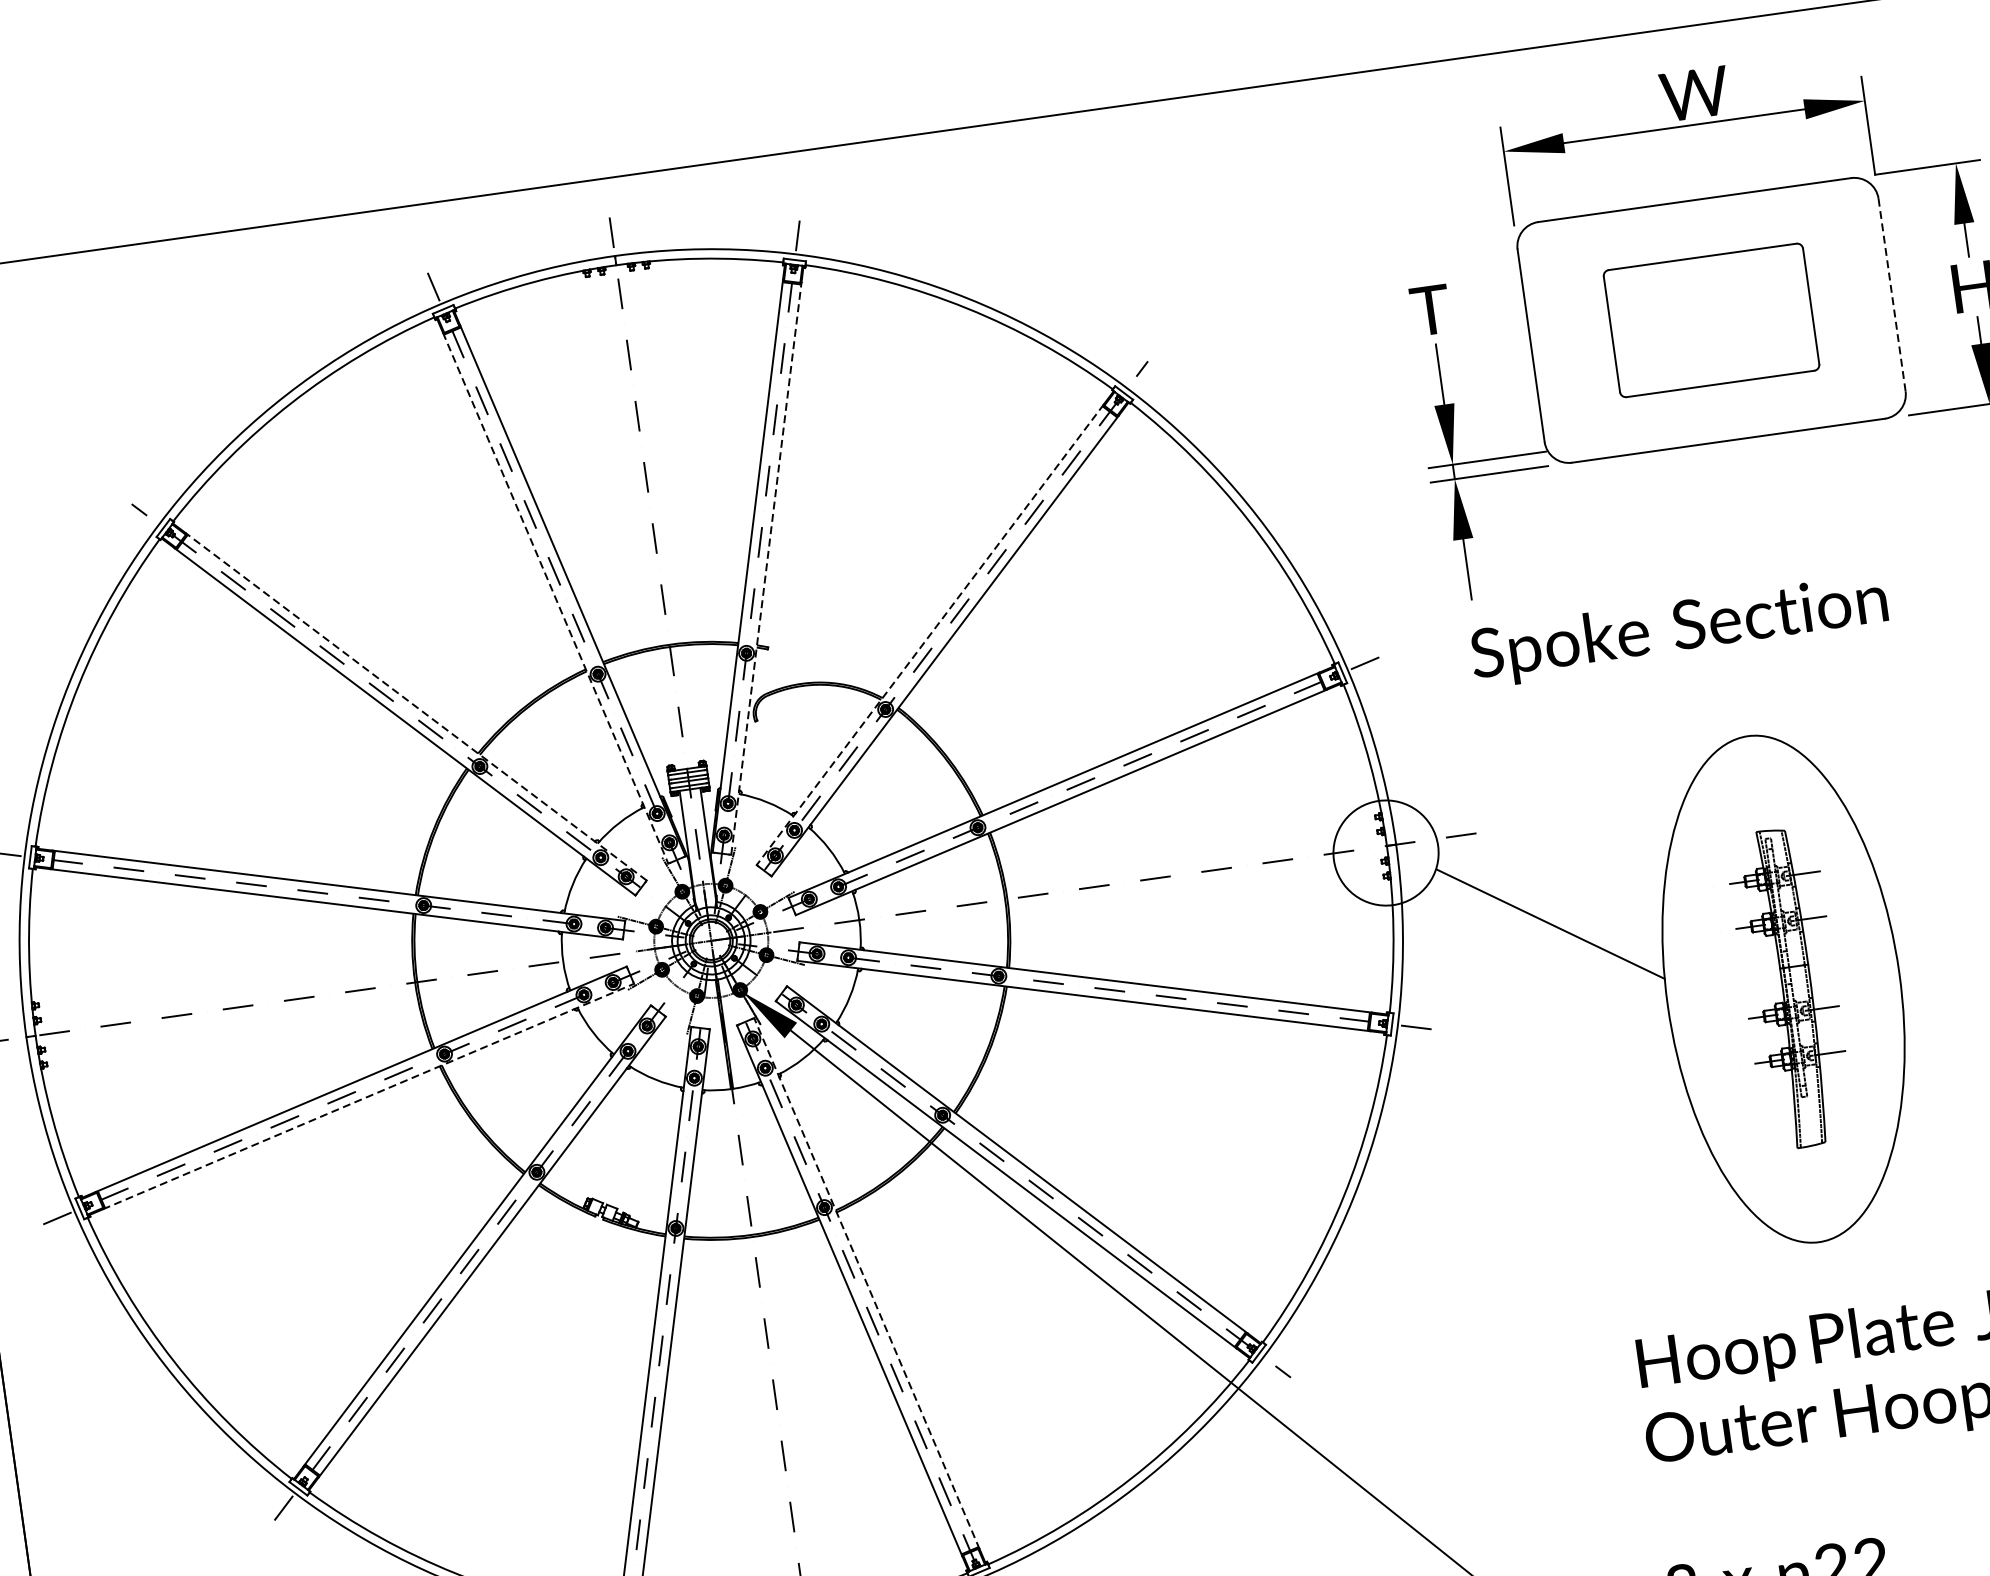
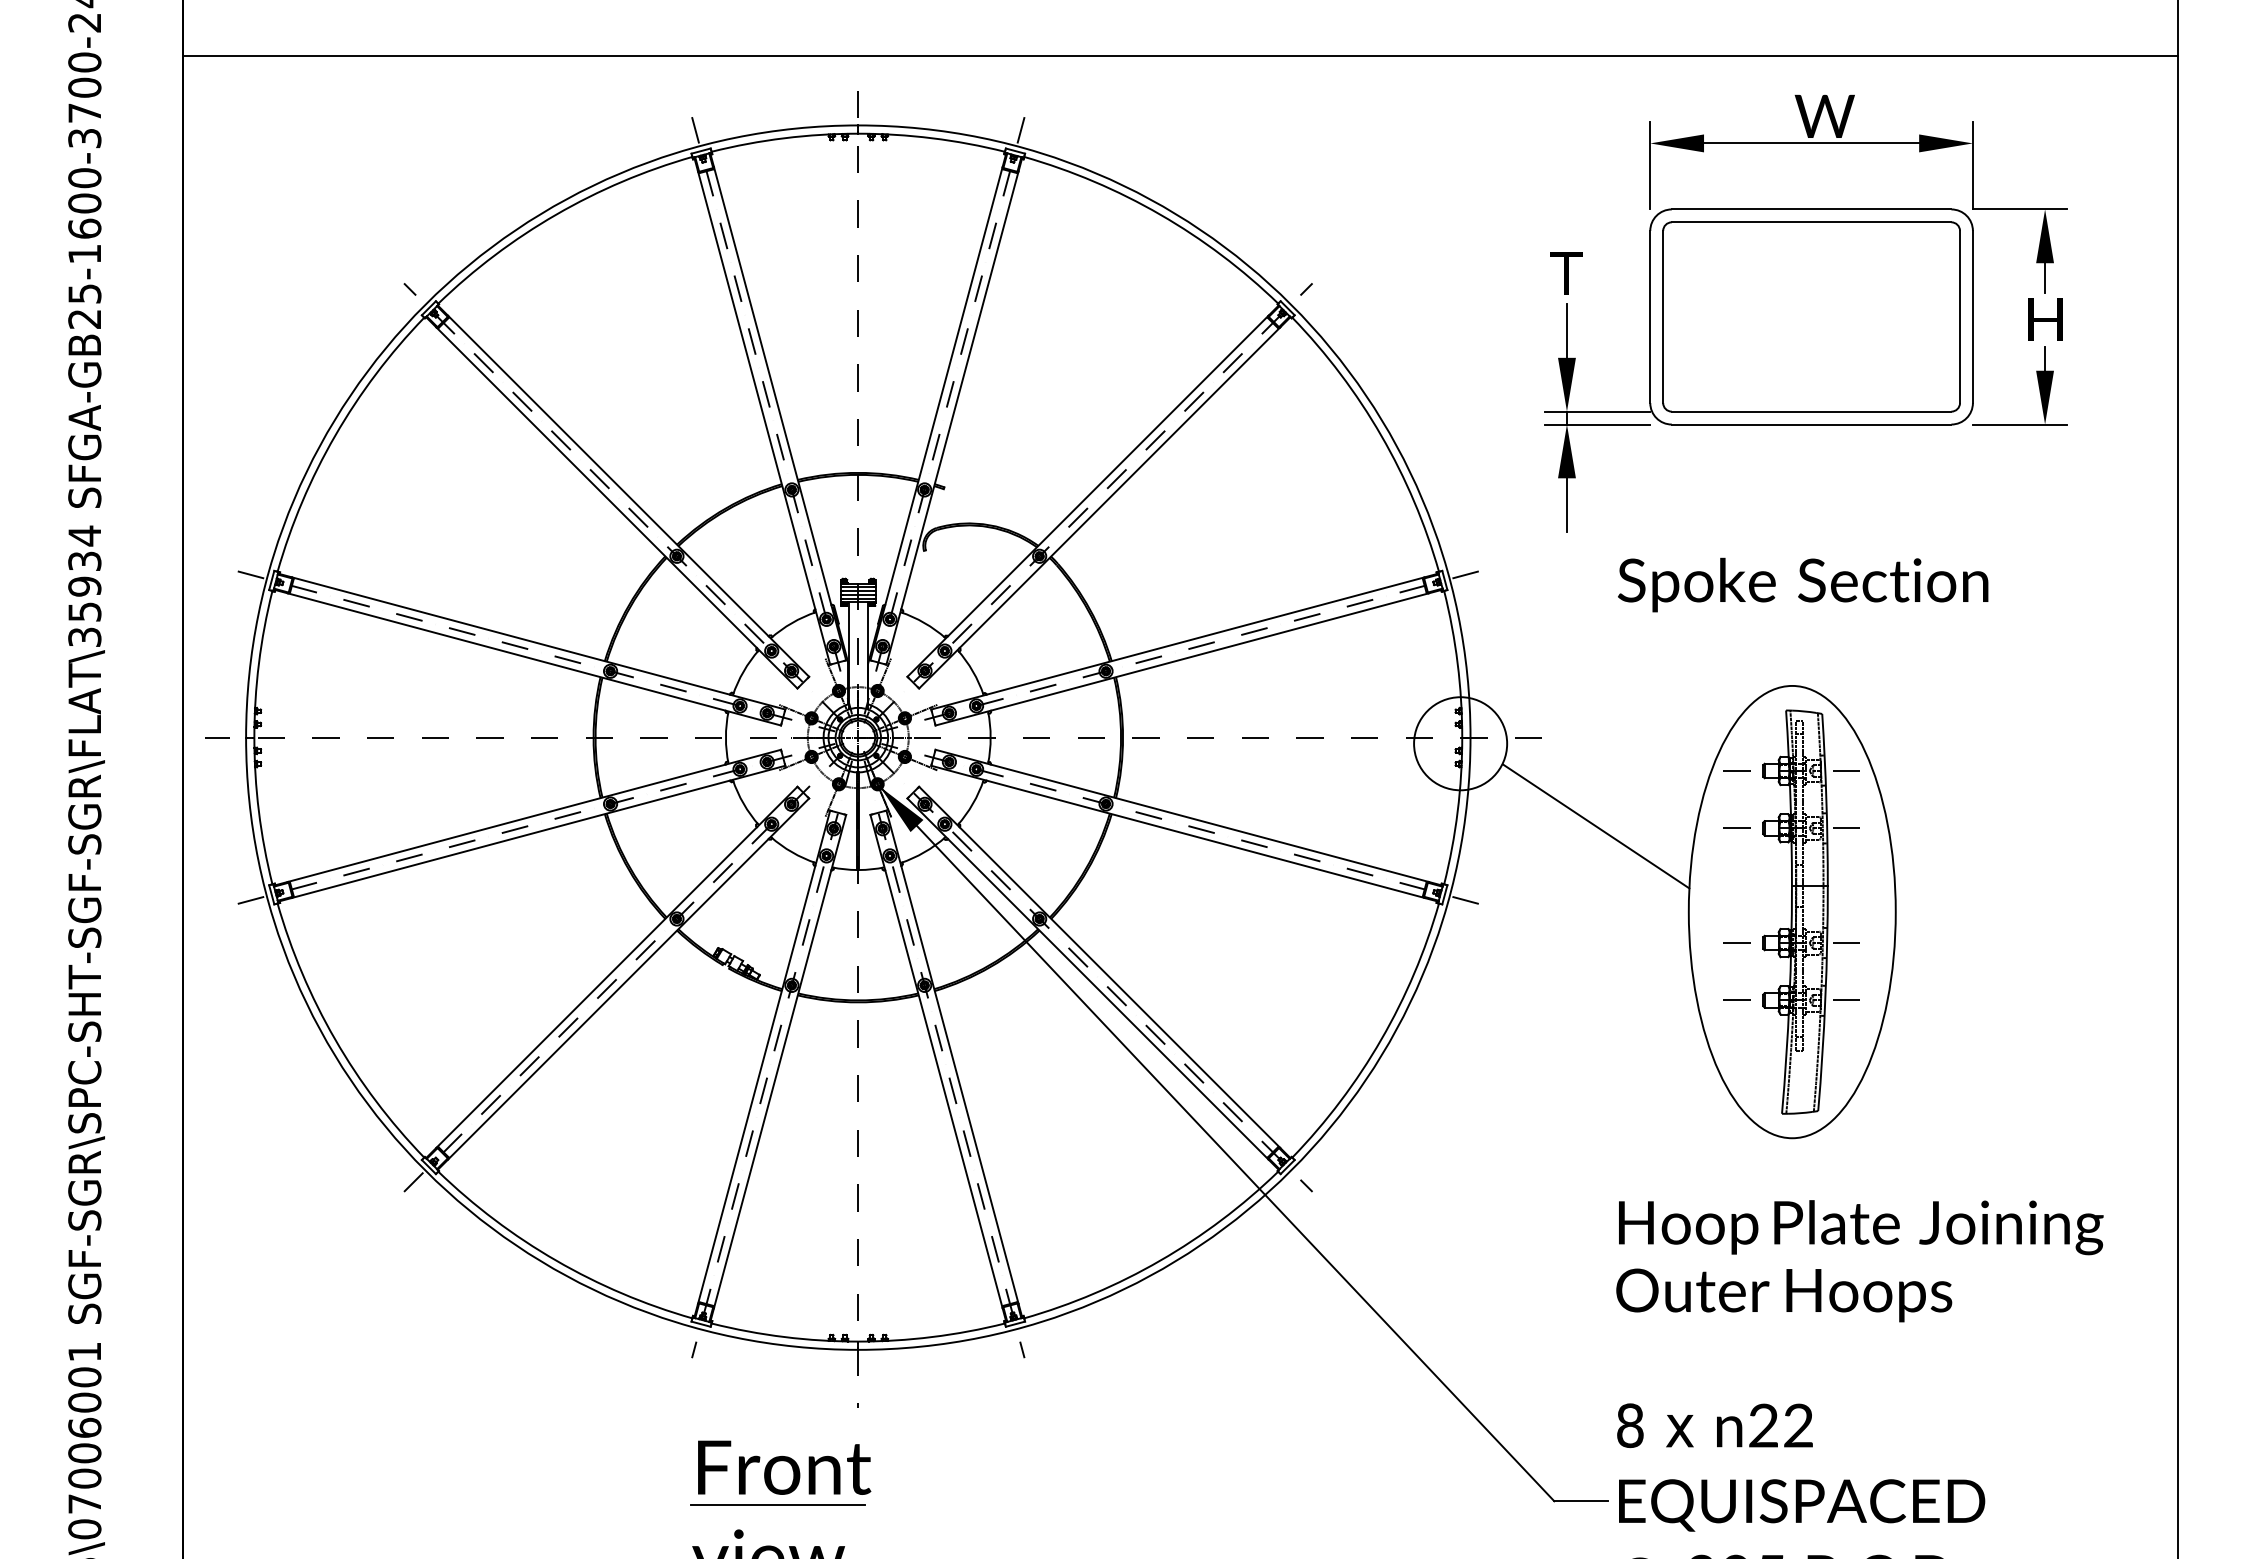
line: (1891, 295) -> (1972, 317), dashed -> solid
part: (1711, 319) -> (1811, 316), size x1.67
line: (766, 567) -> (952, 417), dashed -> solid
line: (556, 598) -> (764, 418), dashed -> solid
text: (1679, 630) -> (1803, 584), moved
line: (929, 635) -> (1087, 496), dashed -> solid
line: (416, 706) -> (628, 495), dashed -> solid
part: (1782, 988) -> (1791, 911), size x1.43
line: (369, 1096) -> (539, 831), dashed -> solid
line: (866, 1282) -> (952, 1056), dashed -> solid

